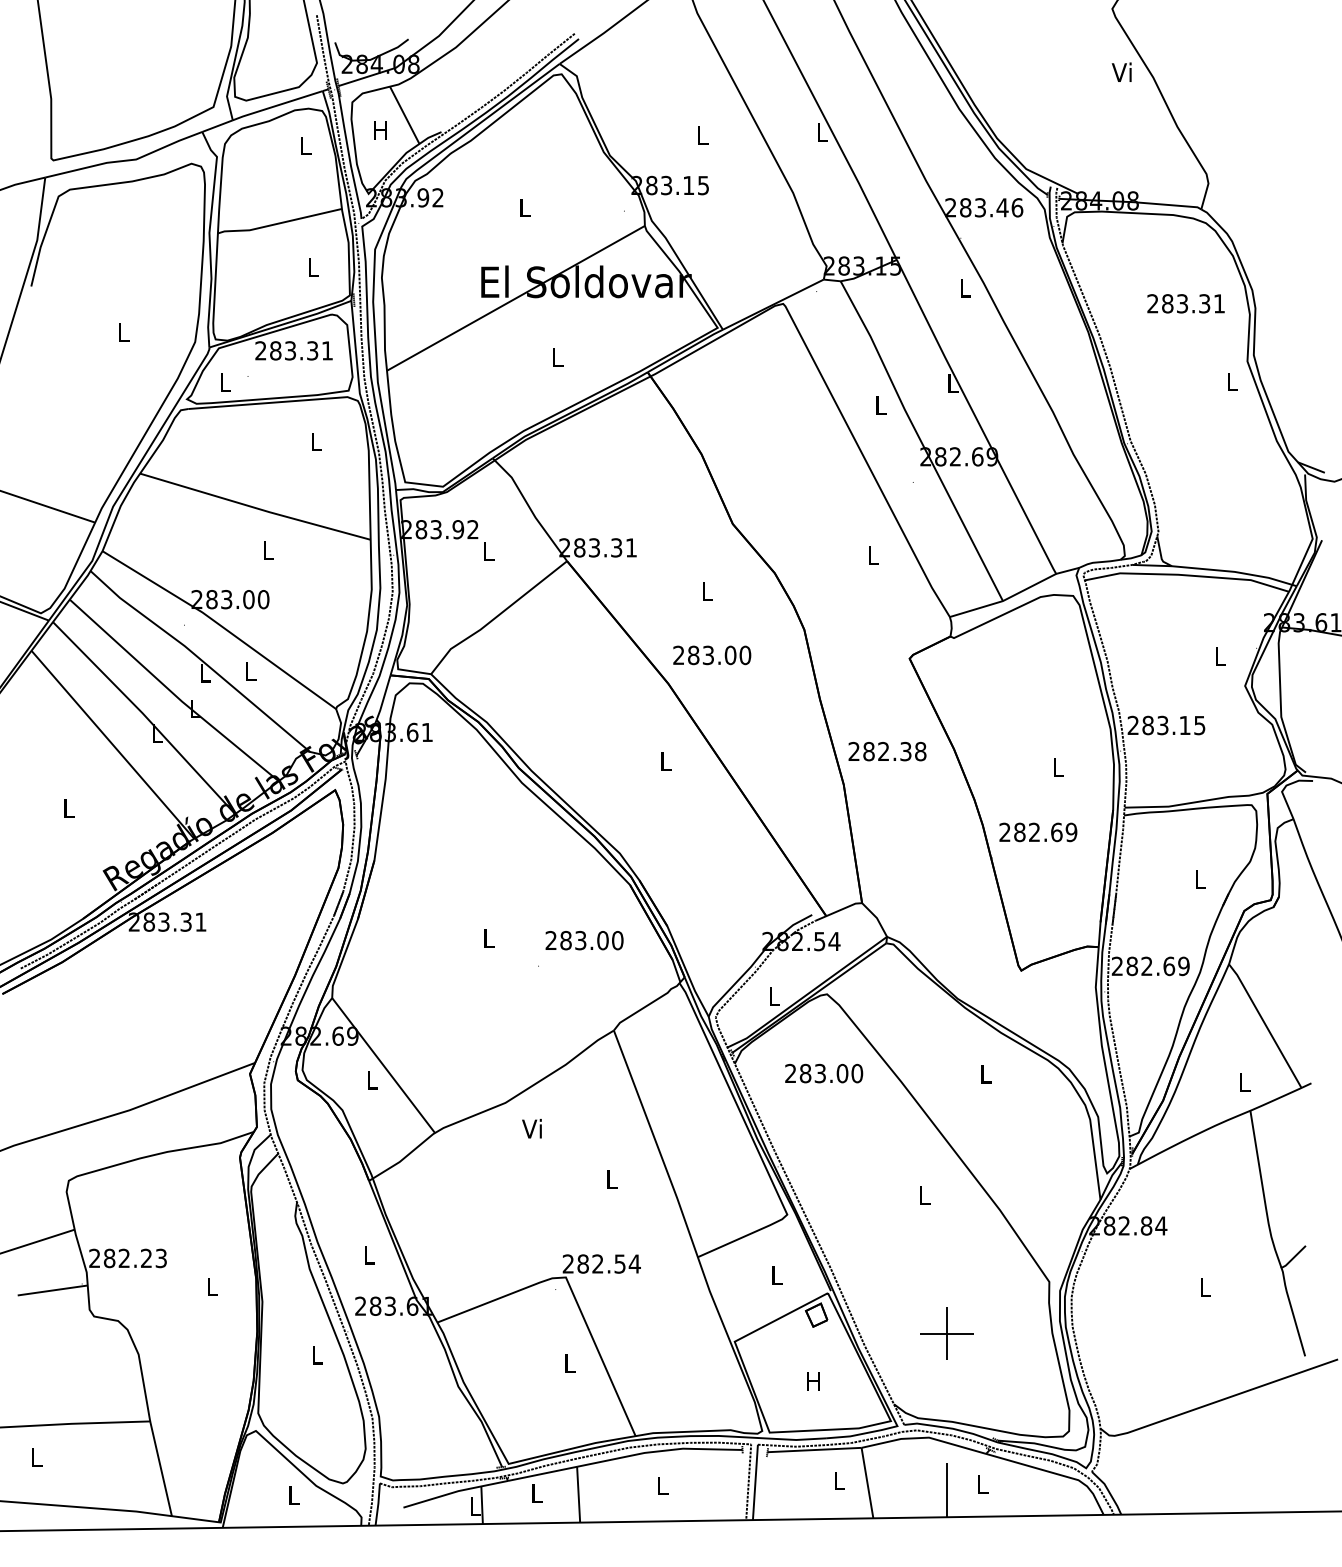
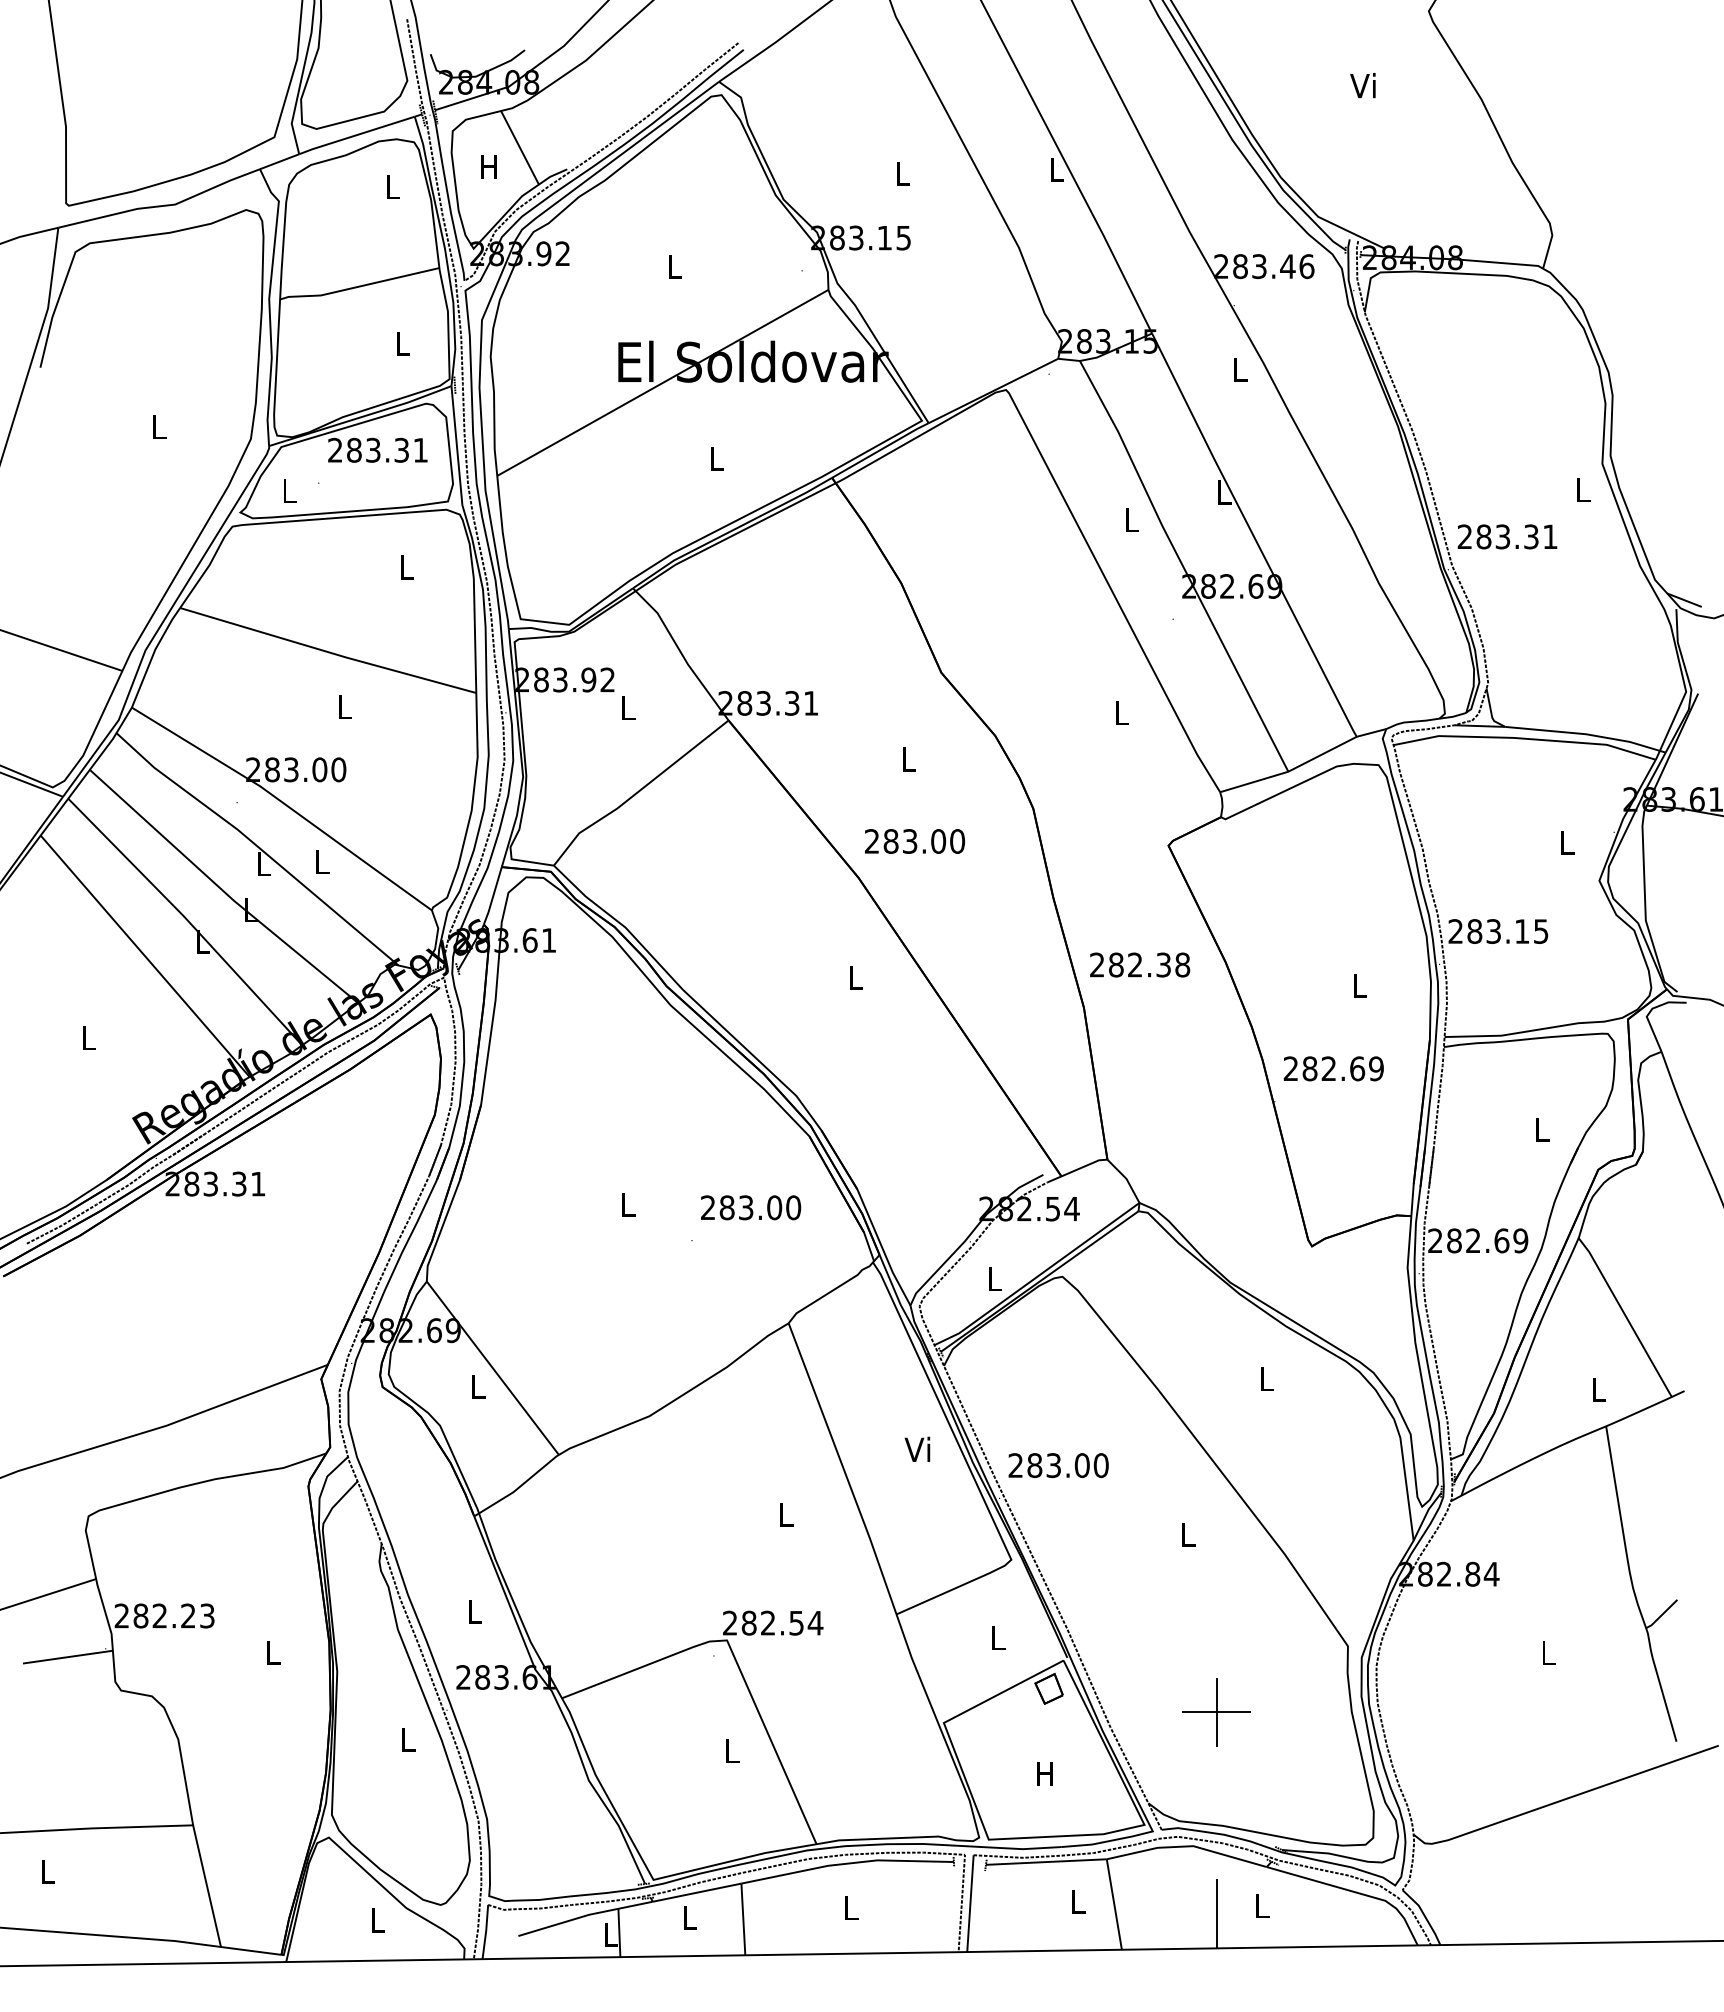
text: (1121, 72) -> (1362, 85), moved
text: (1186, 303) -> (1507, 536), moved
text: (823, 1073) -> (1058, 1465), moved
text: (532, 1128) -> (917, 1448), moved

